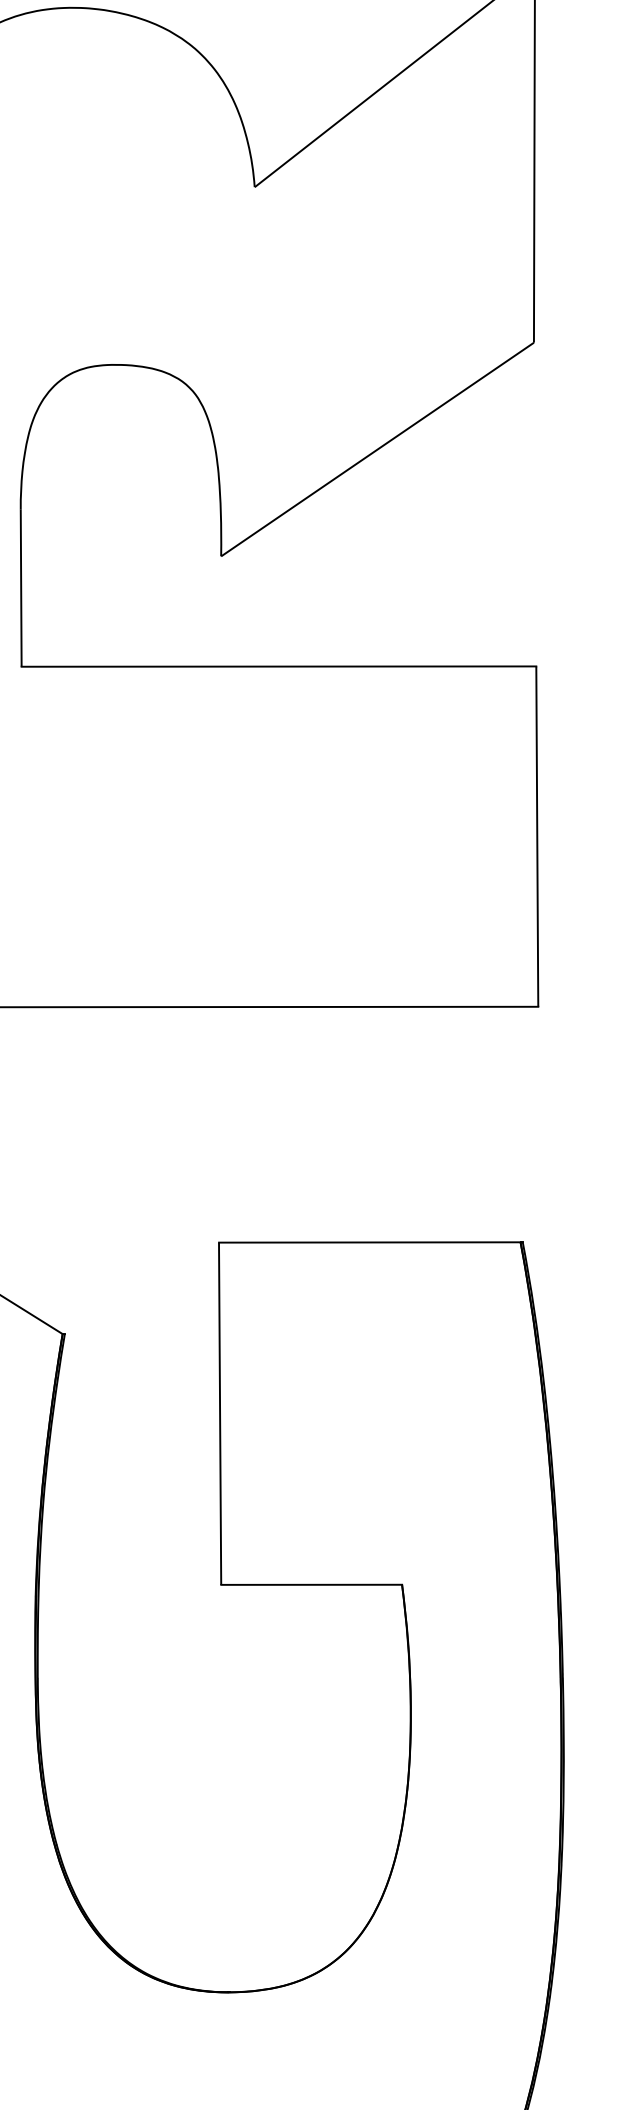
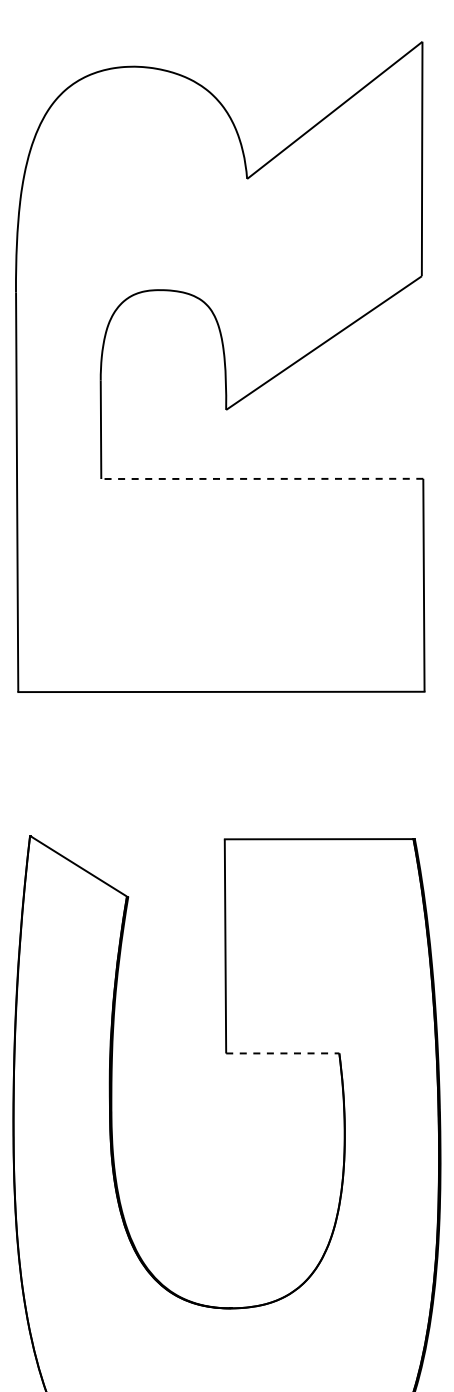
line: (277, 665) -> (261, 478), solid -> dashed
line: (311, 1584) -> (282, 1053), solid -> dashed

